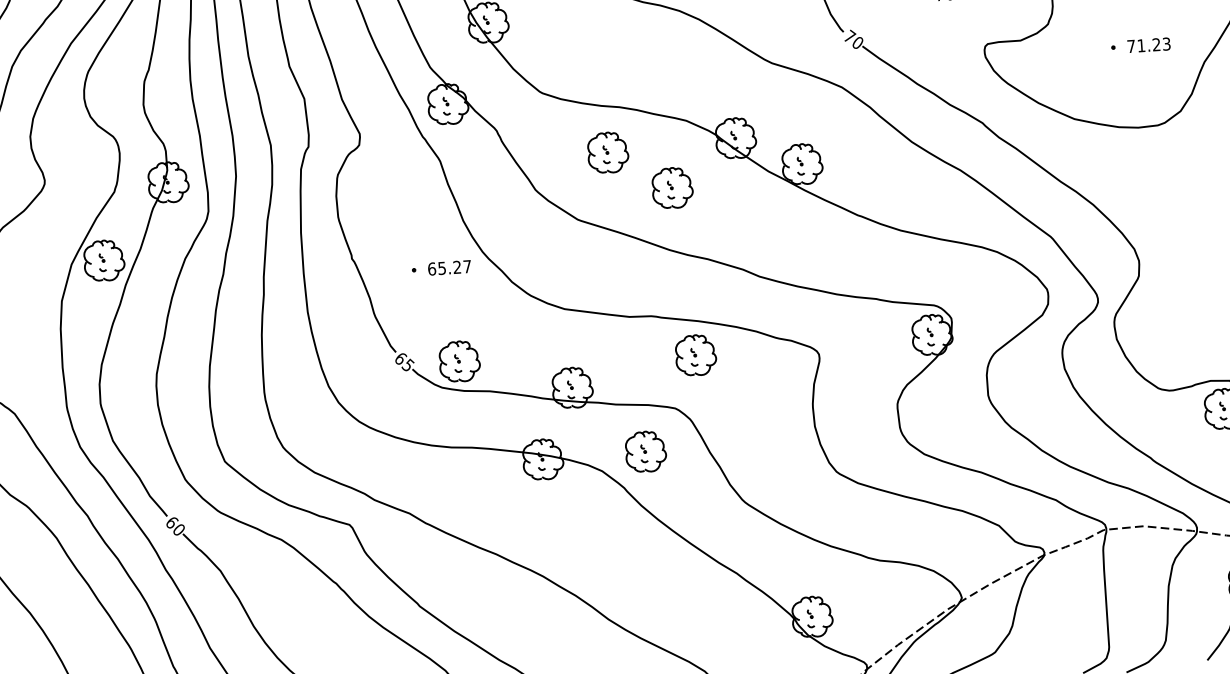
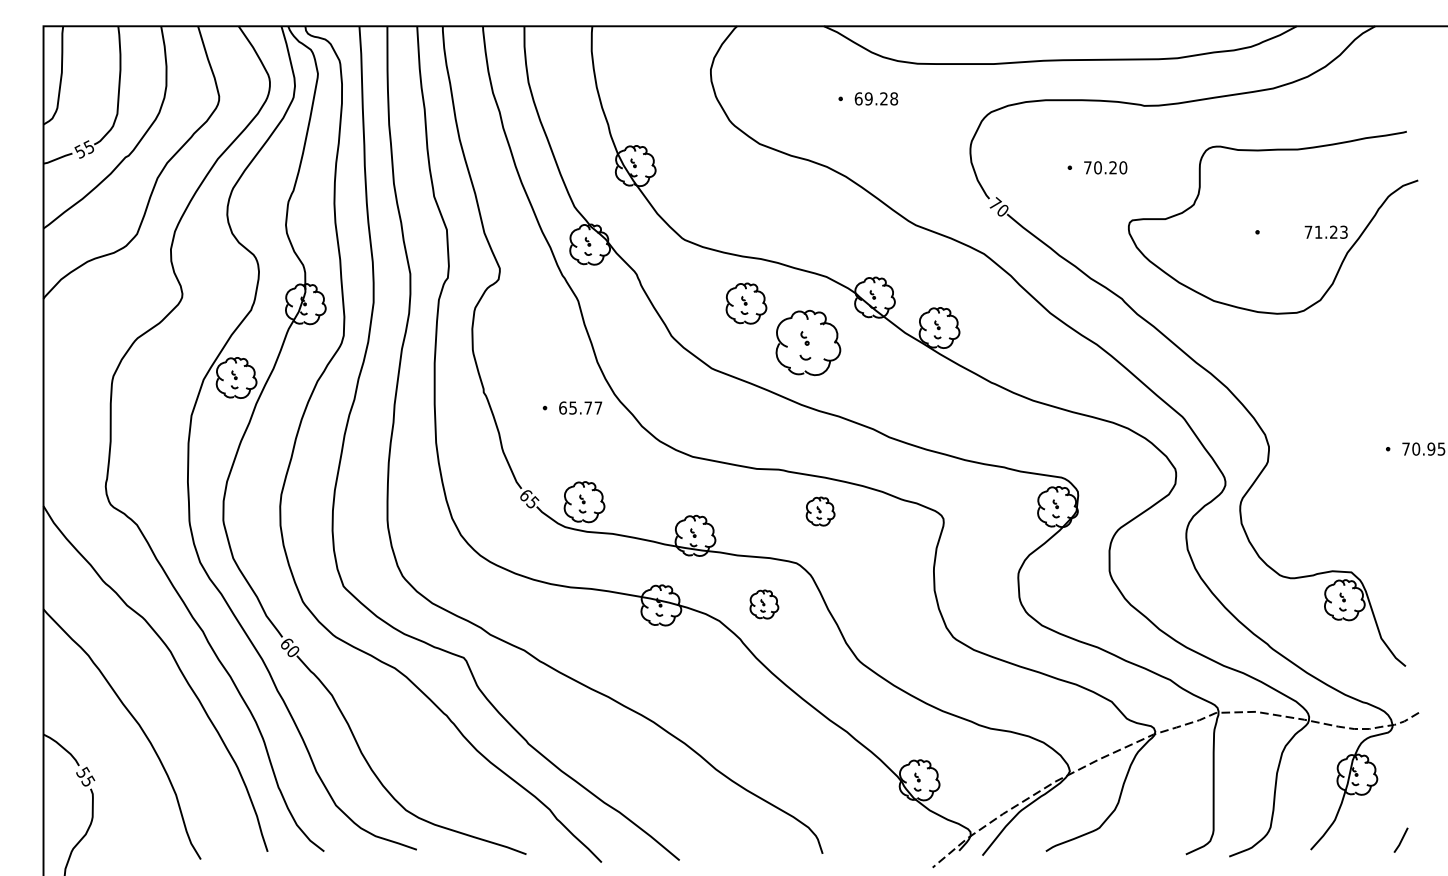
text: (1148, 44) -> (1325, 231), moved
part: (672, 188) -> (808, 343), size x1.6
text: (456, 266) -> (587, 407), 65.27 -> 65.77
part: (695, 355) -> (820, 511), size x0.7
part: (646, 451) -> (764, 604), size x0.7

